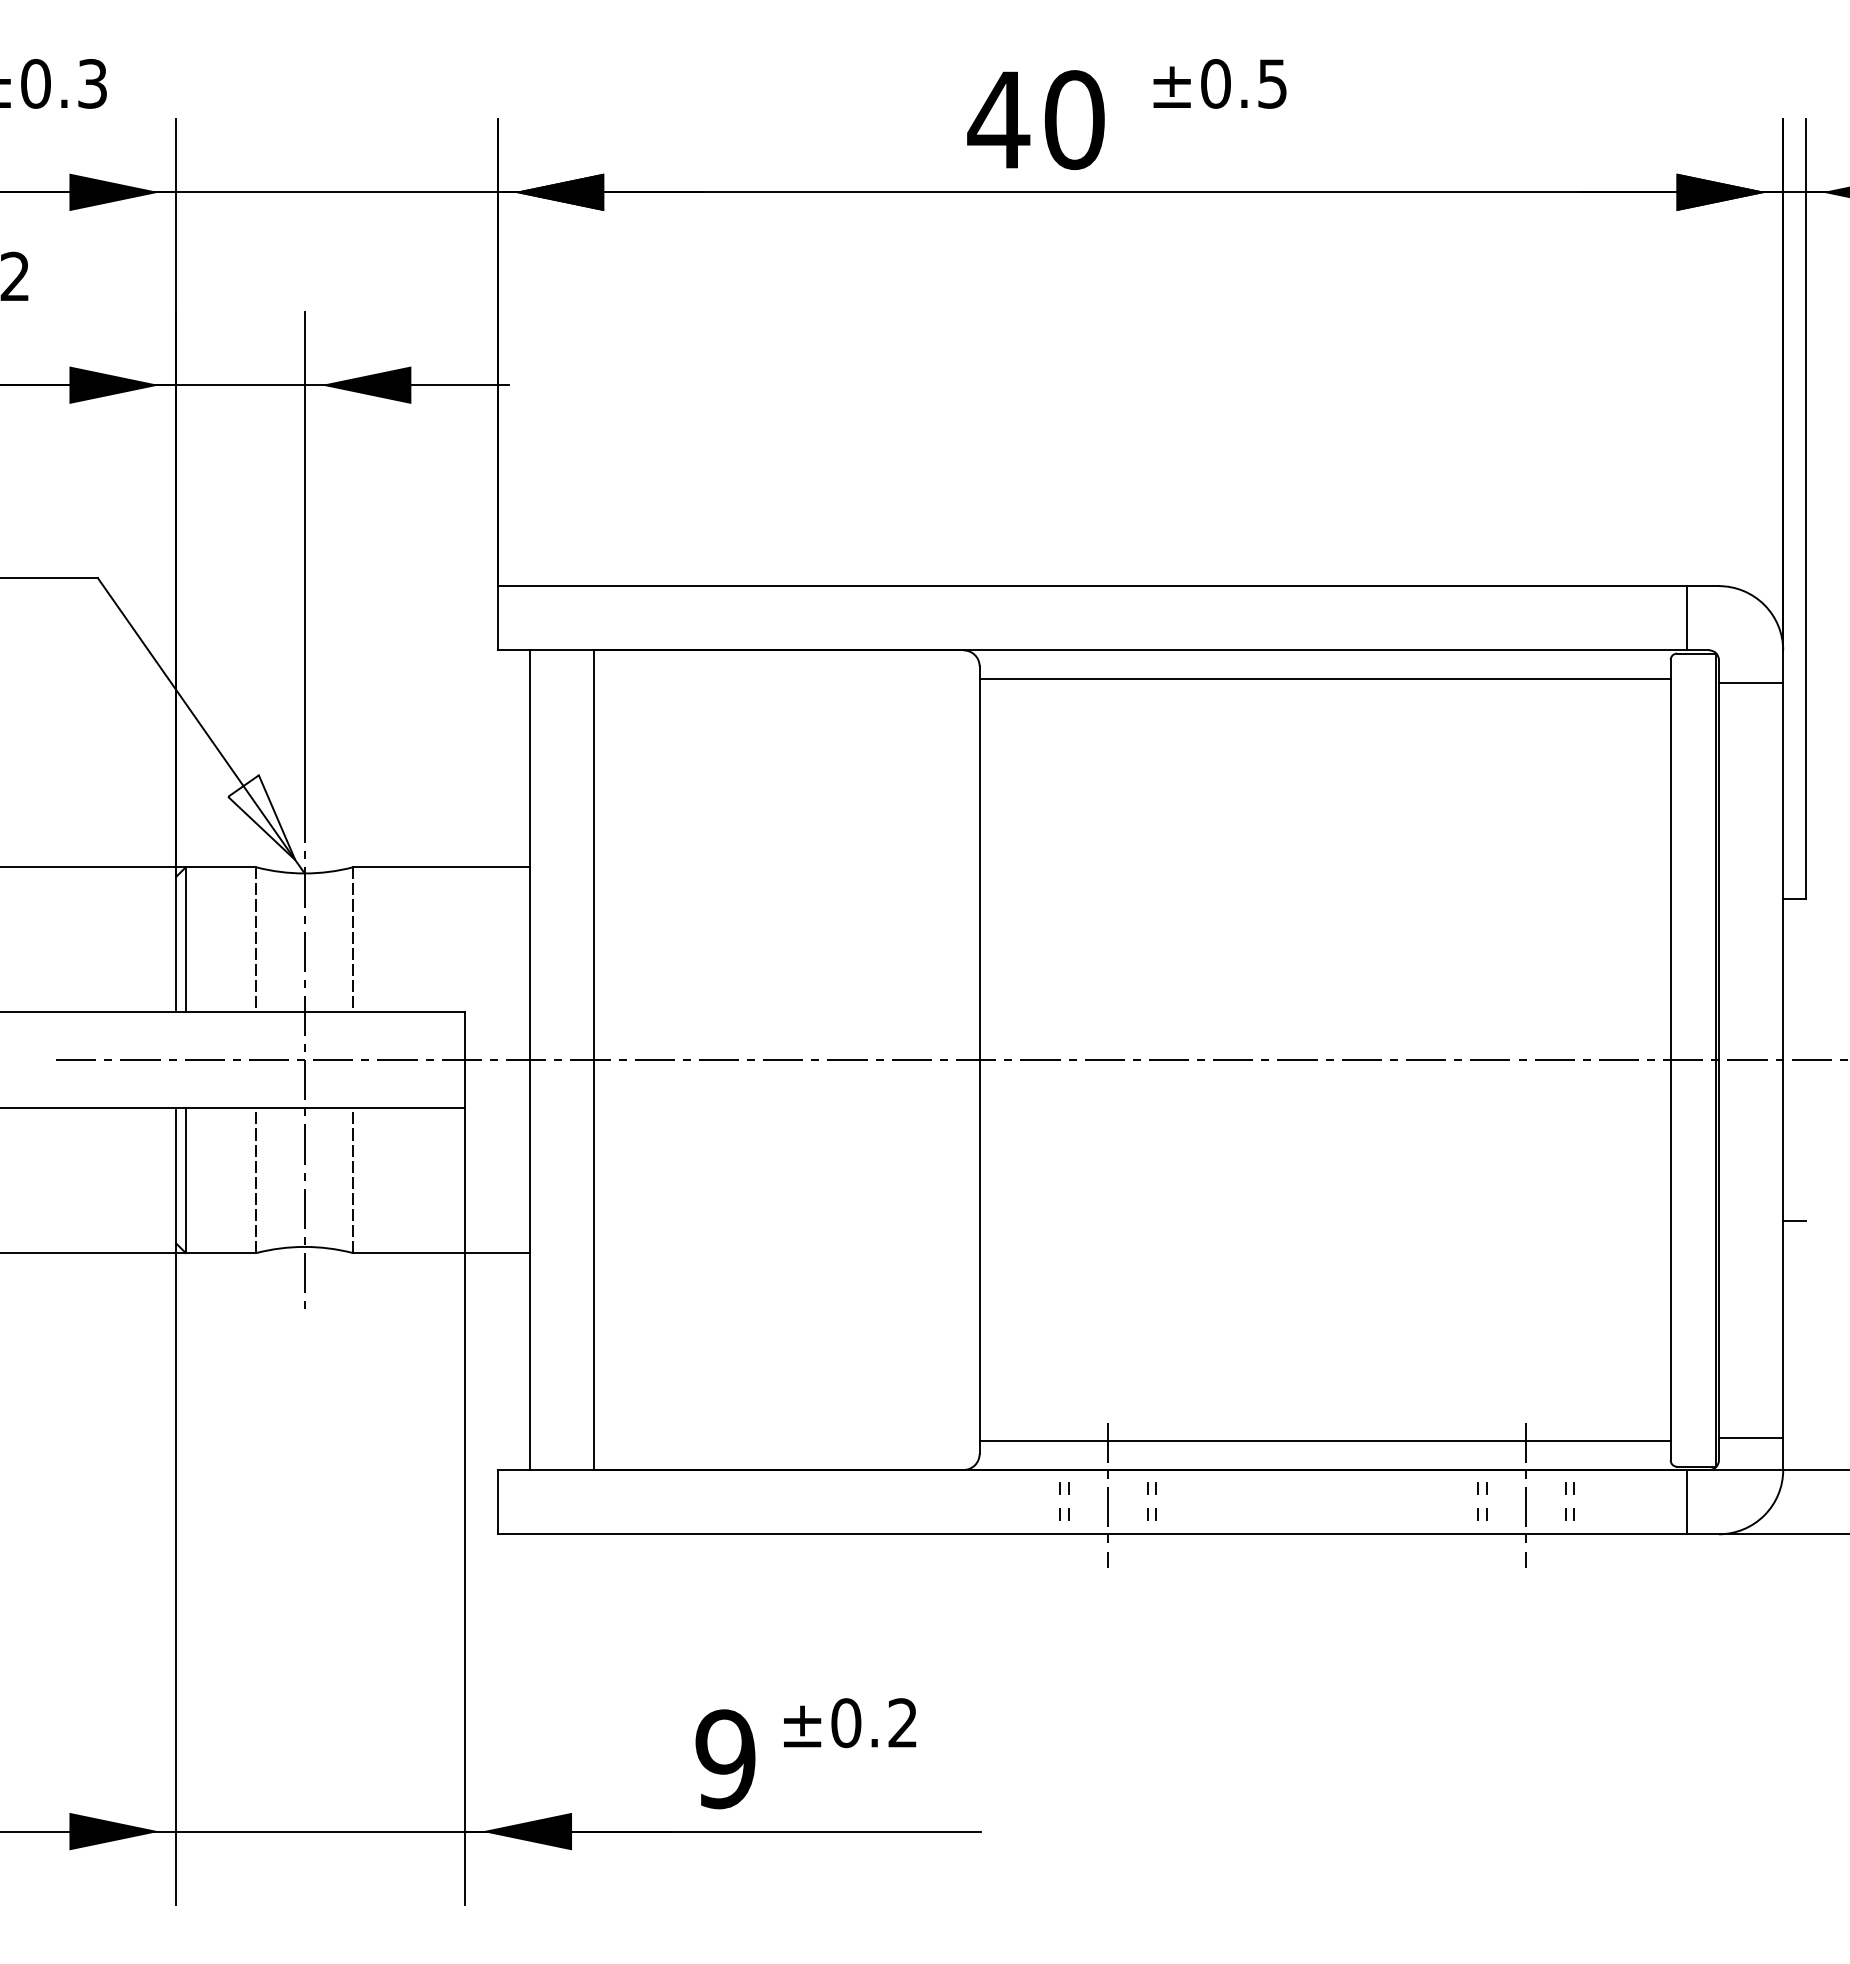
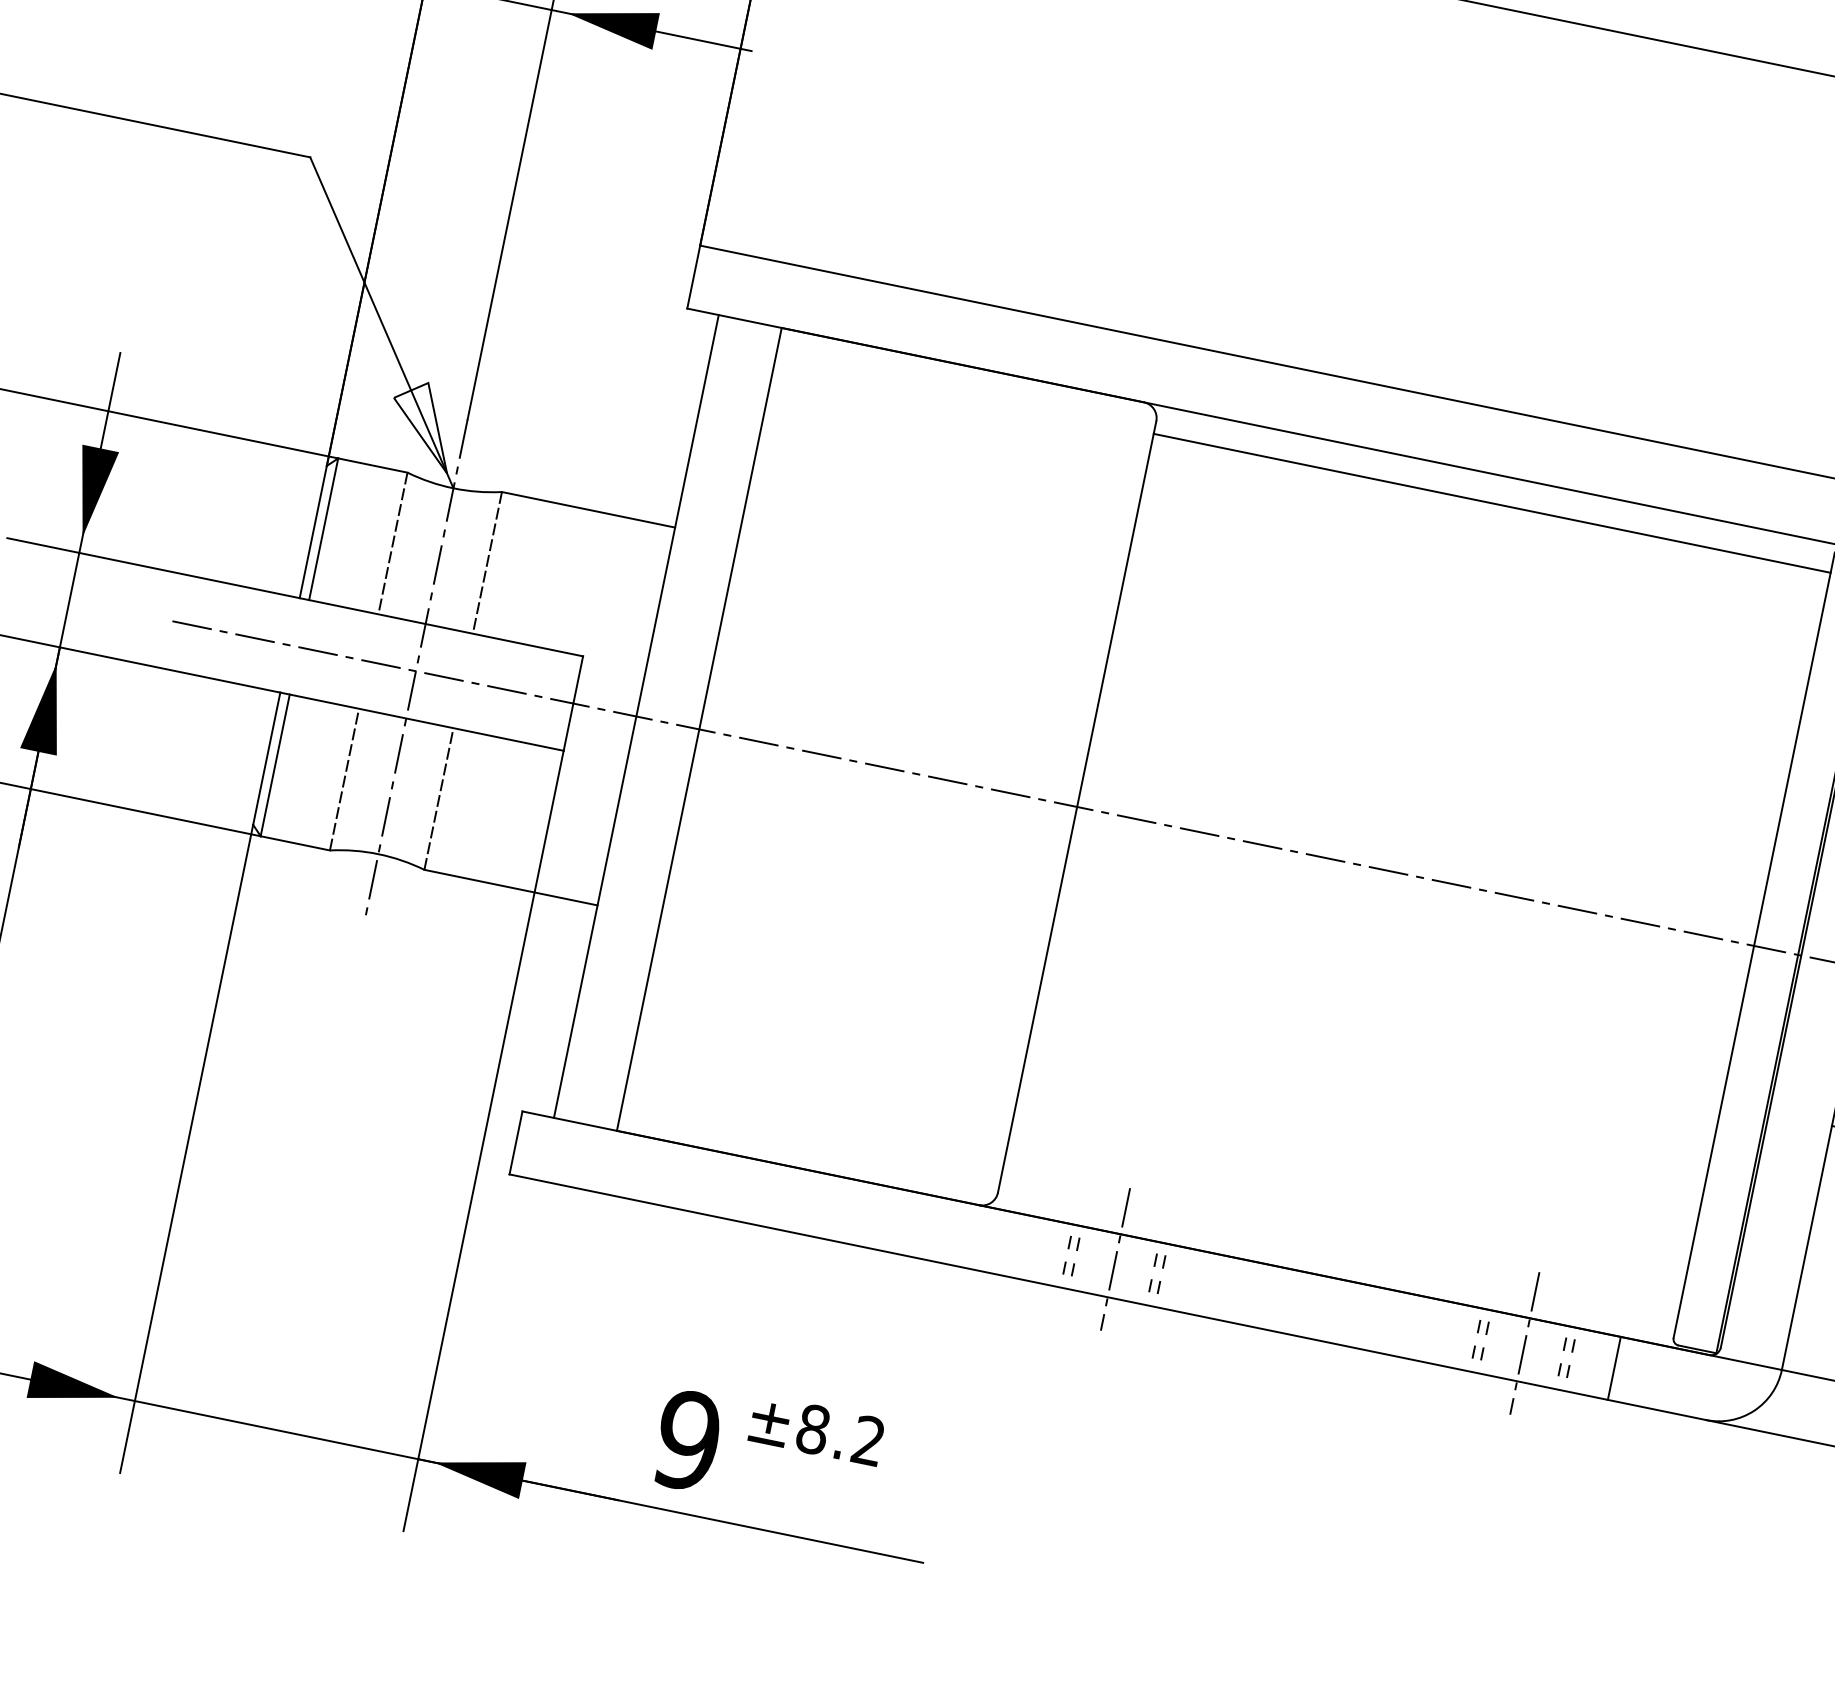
line: (1750, 1437) -> (1756, 1331), removed
line: (1324, 1441) -> (1338, 1249), removed
line: (1686, 1502) -> (1613, 1368), moved
text: (846, 1722) -> (813, 1428), ±0.2 -> ±8.2

